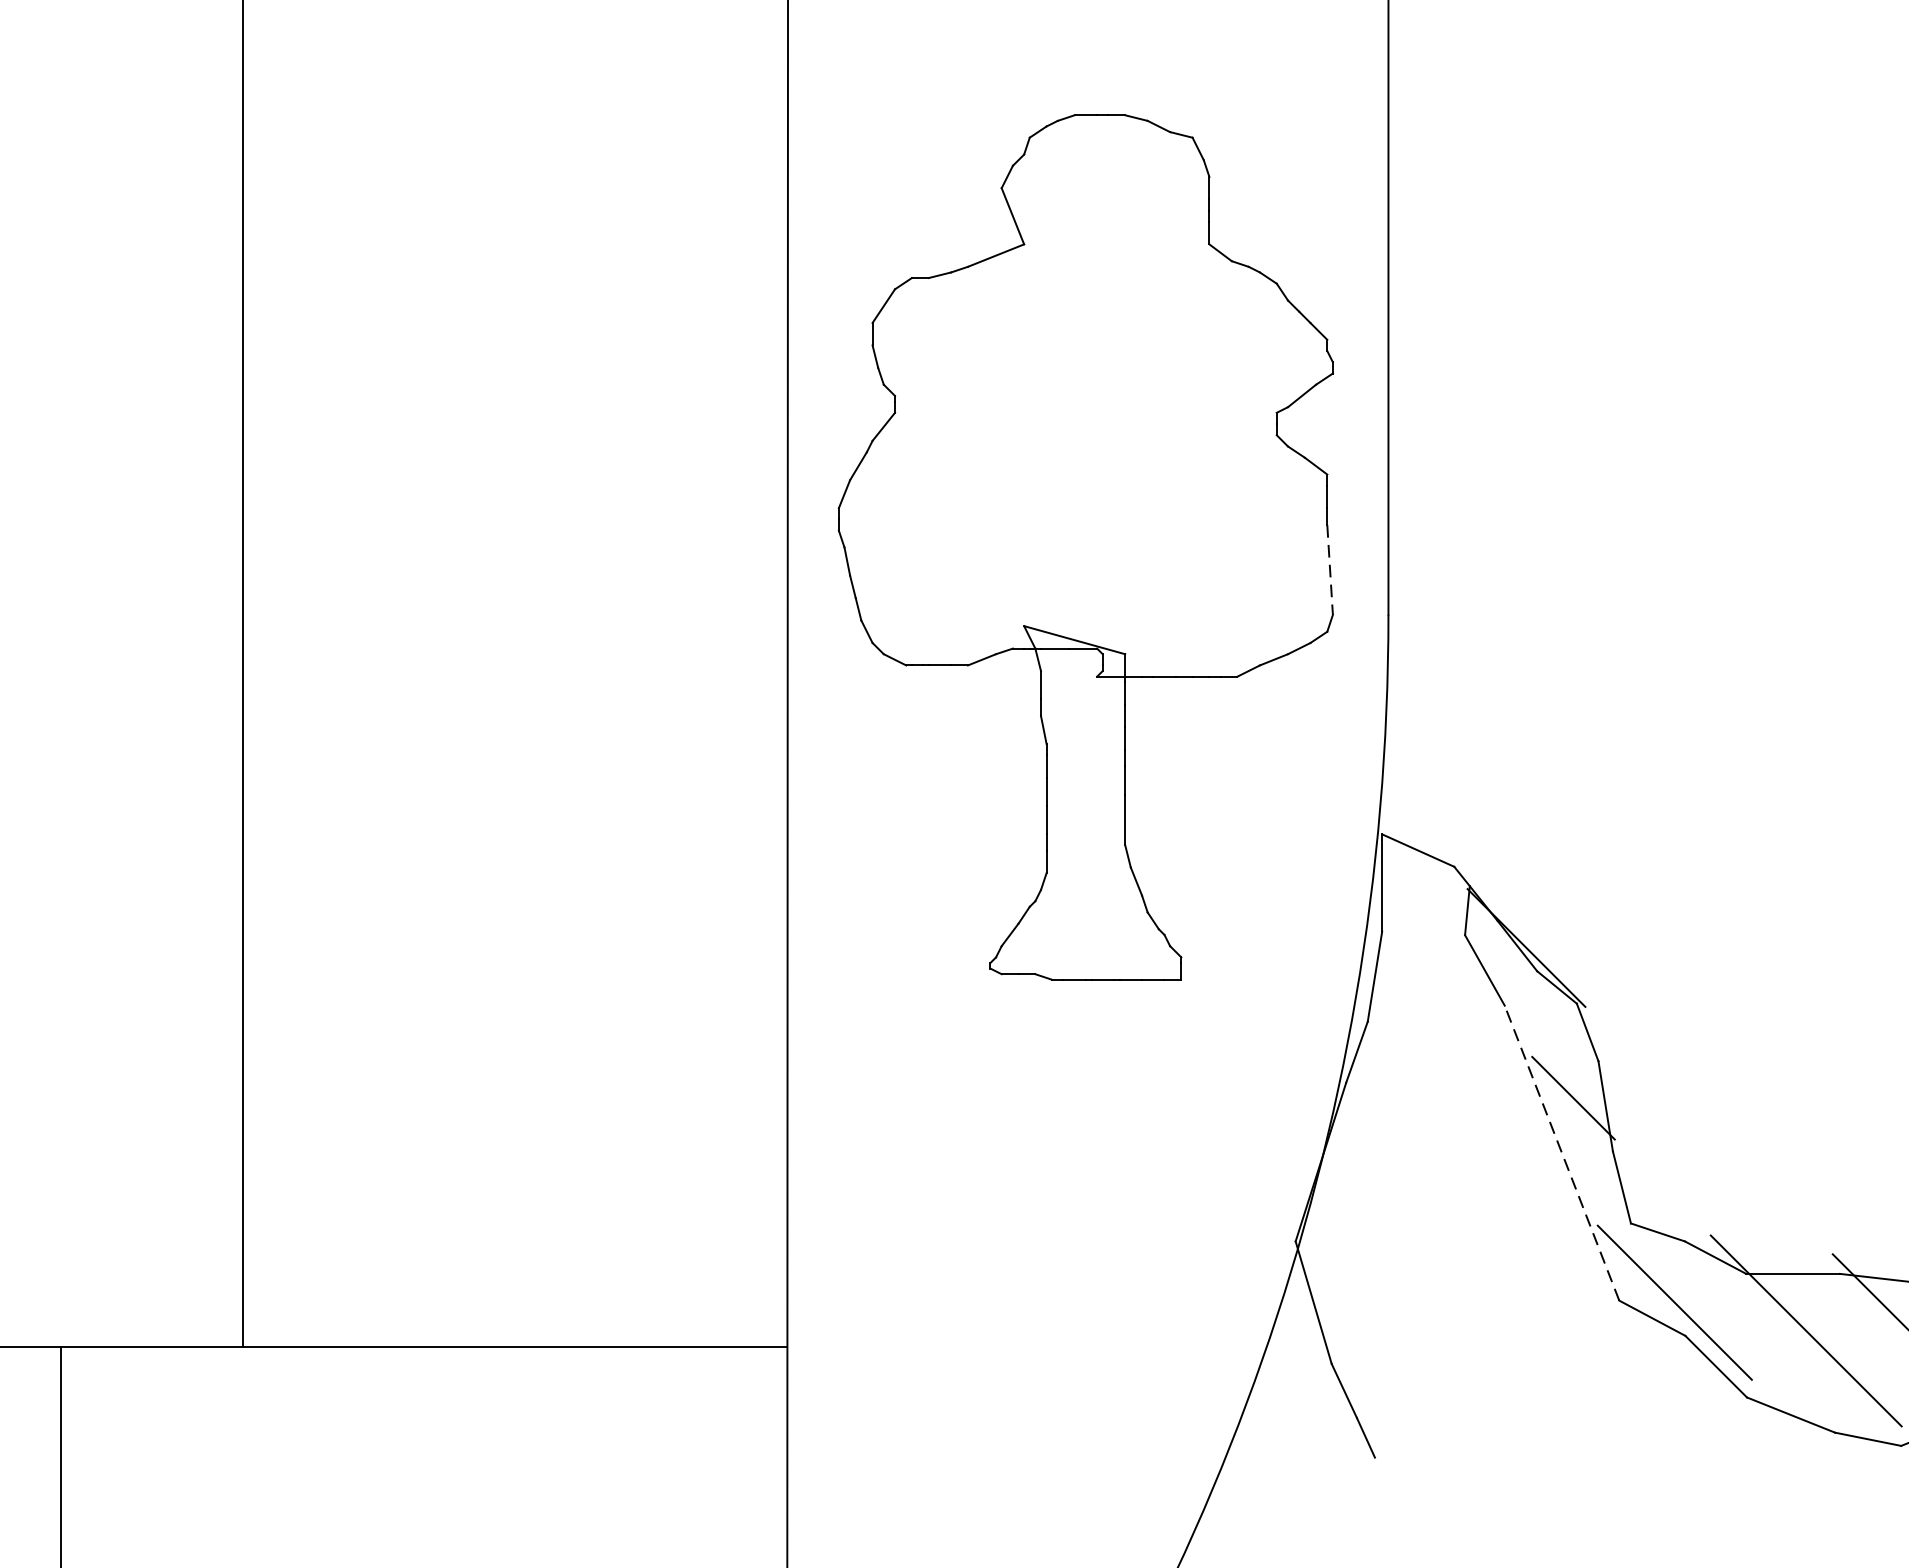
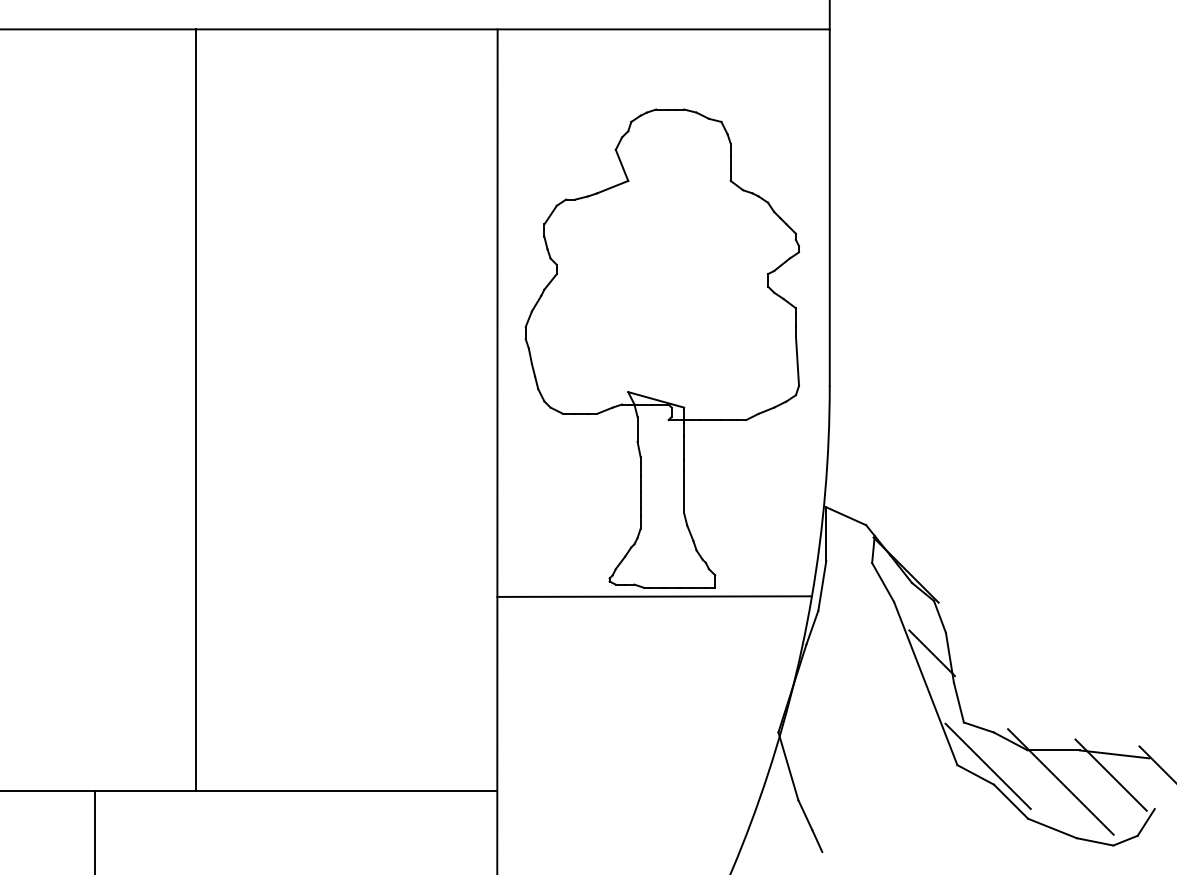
line: (1330, 570) -> (797, 361), dashed -> solid
line: (1071, 995) -> (654, 596), added
line: (1561, 1152) -> (925, 683), dashed -> solid

